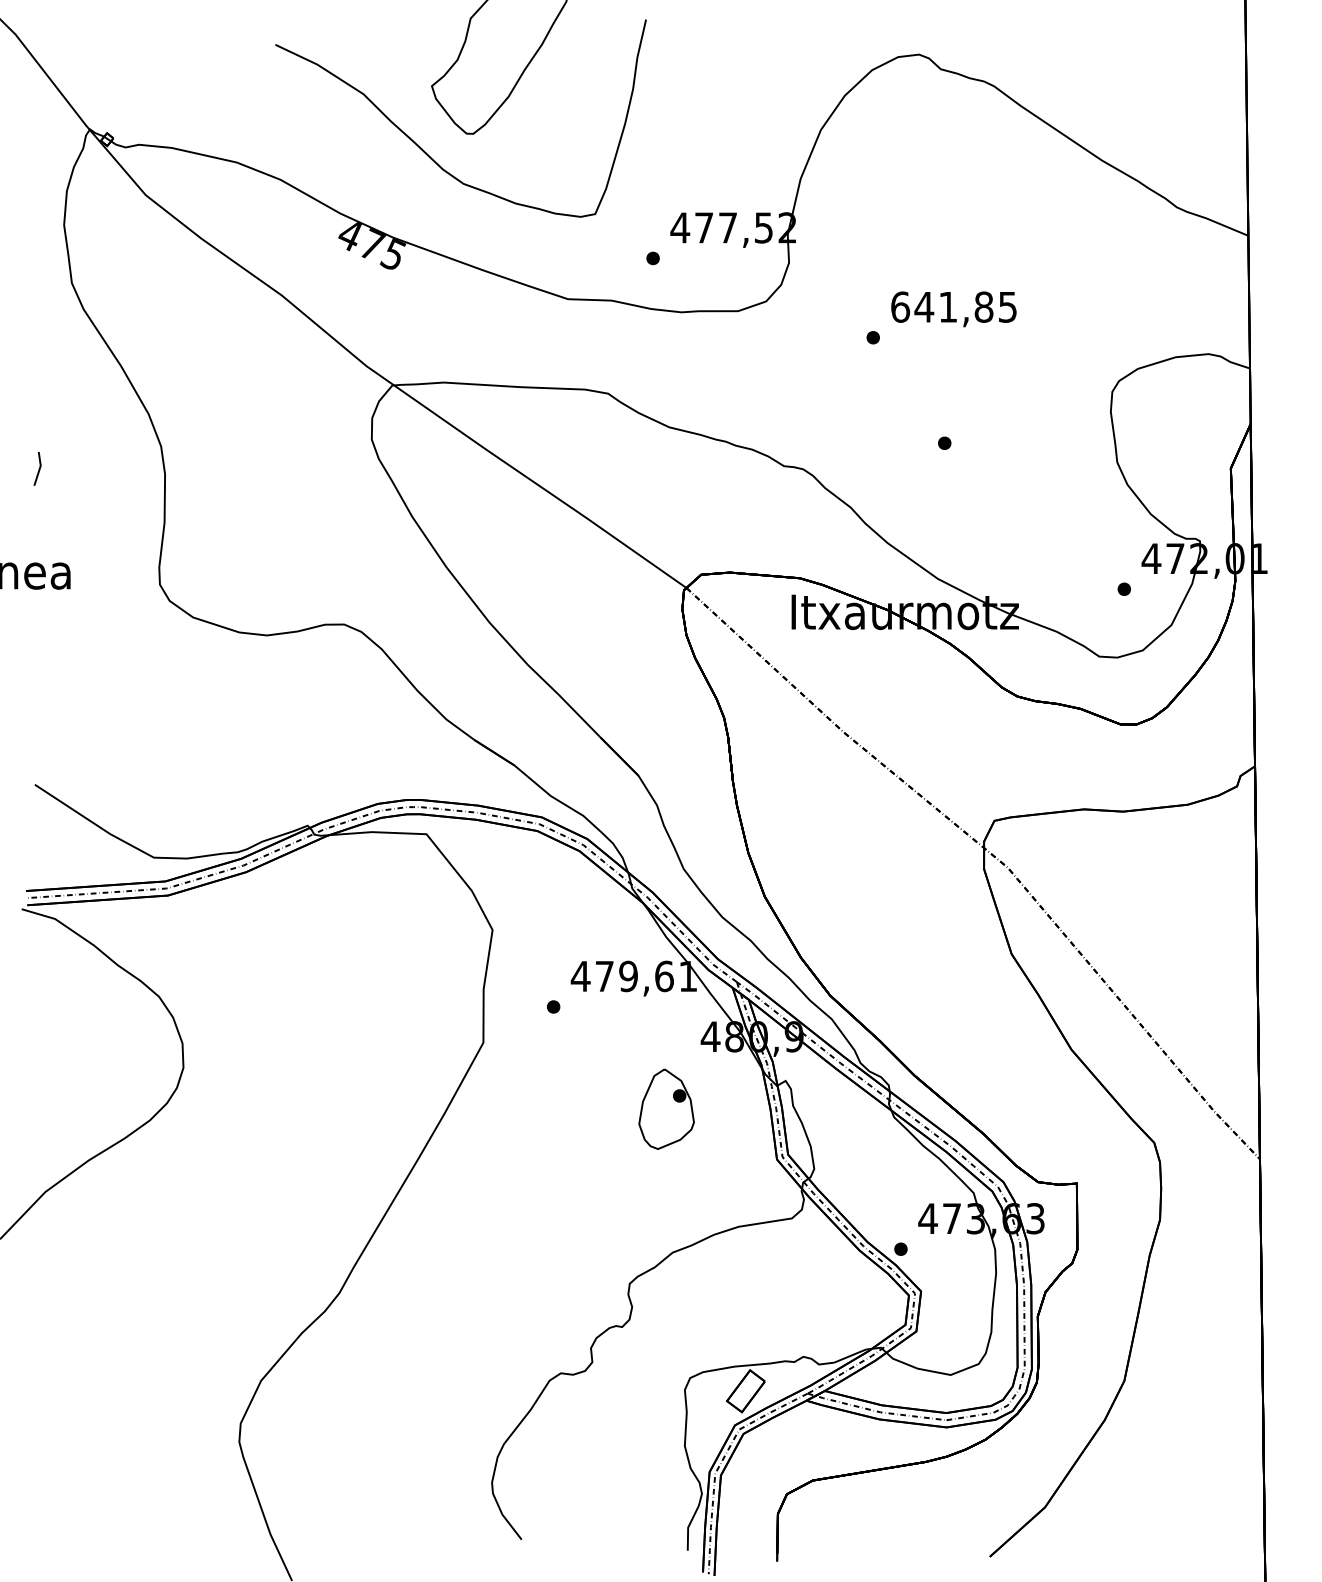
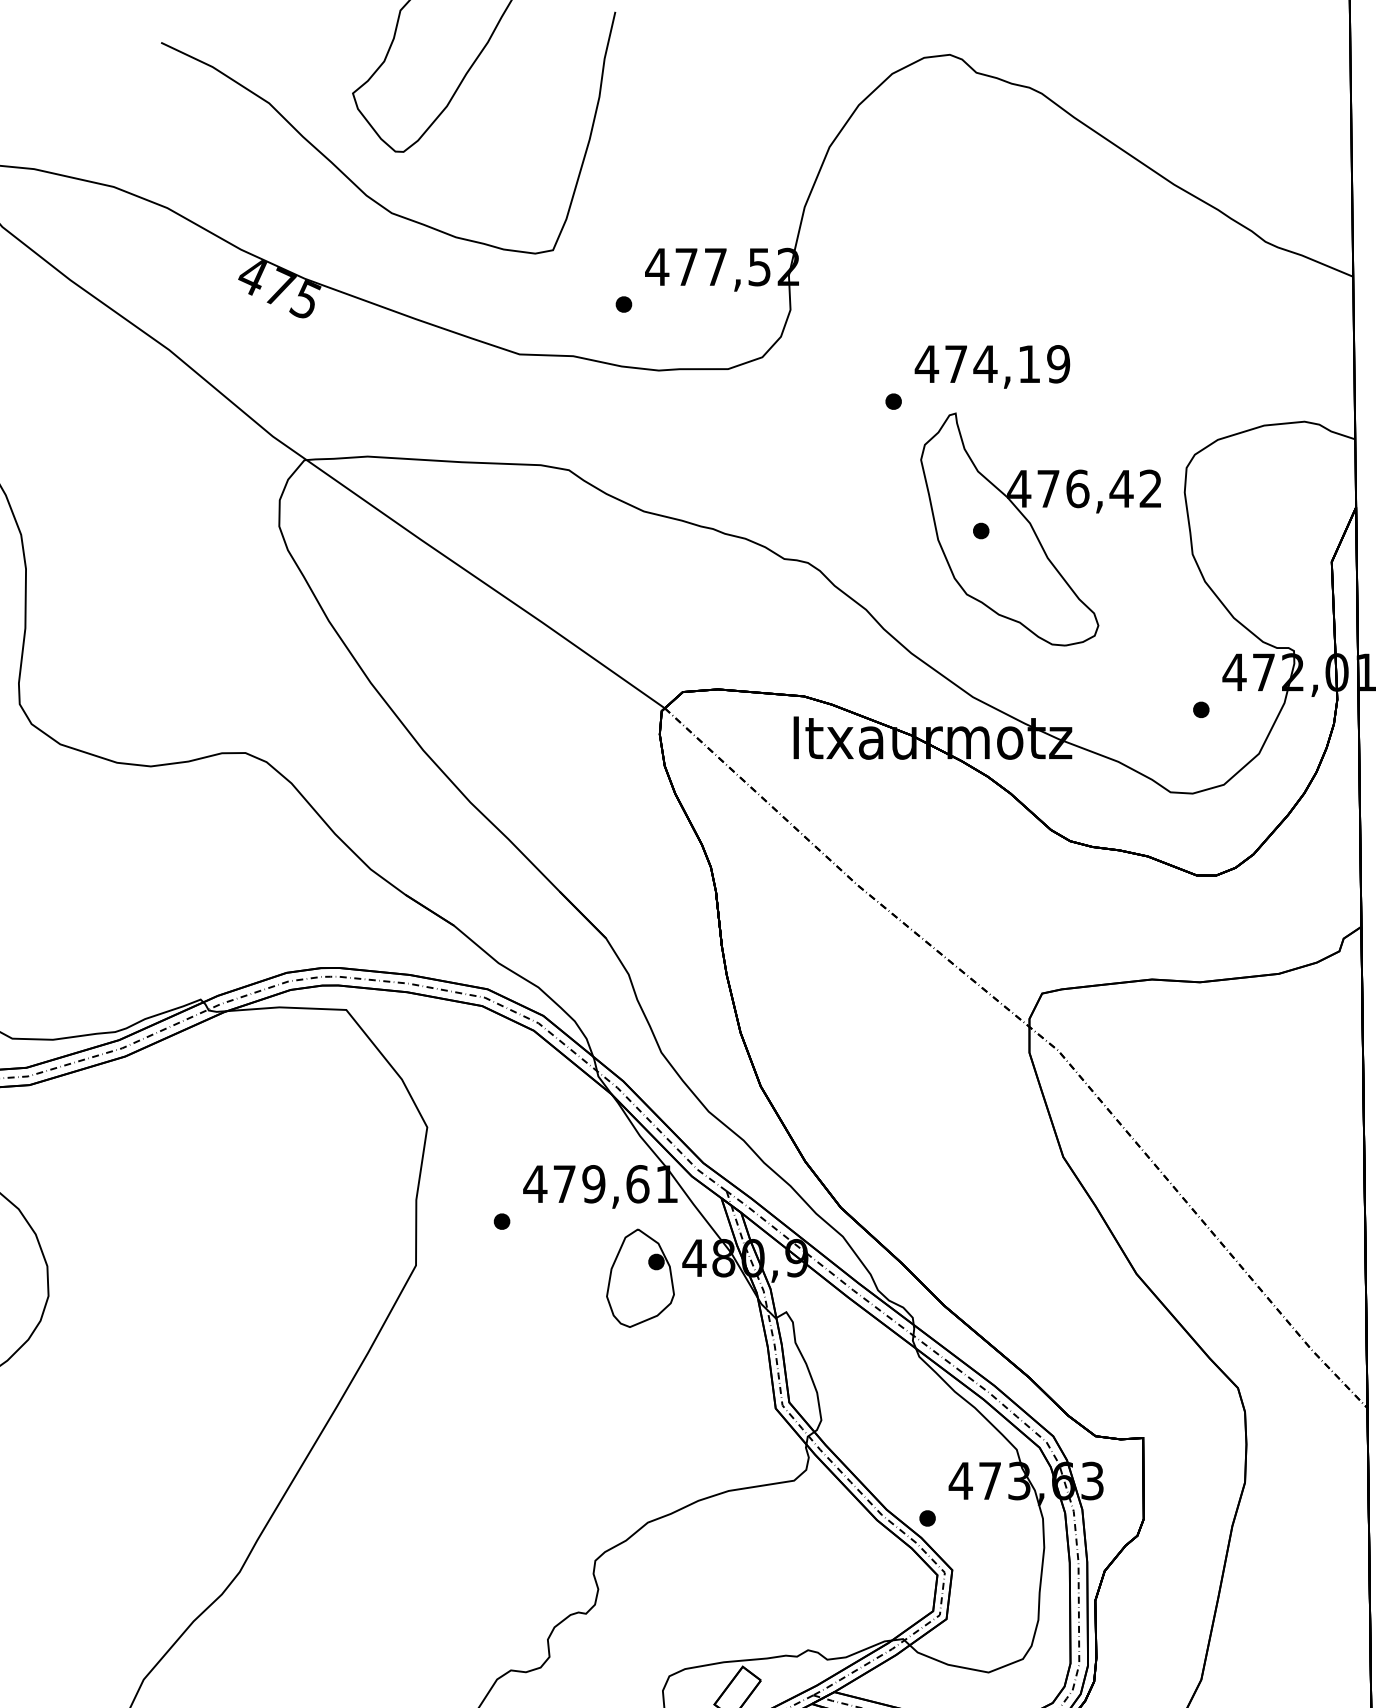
text: (953, 306) -> (991, 363), 641,85 -> 474,19
part: (992, 441) -> (1039, 528), added
part: (666, 1108) -> (640, 1277), moved

